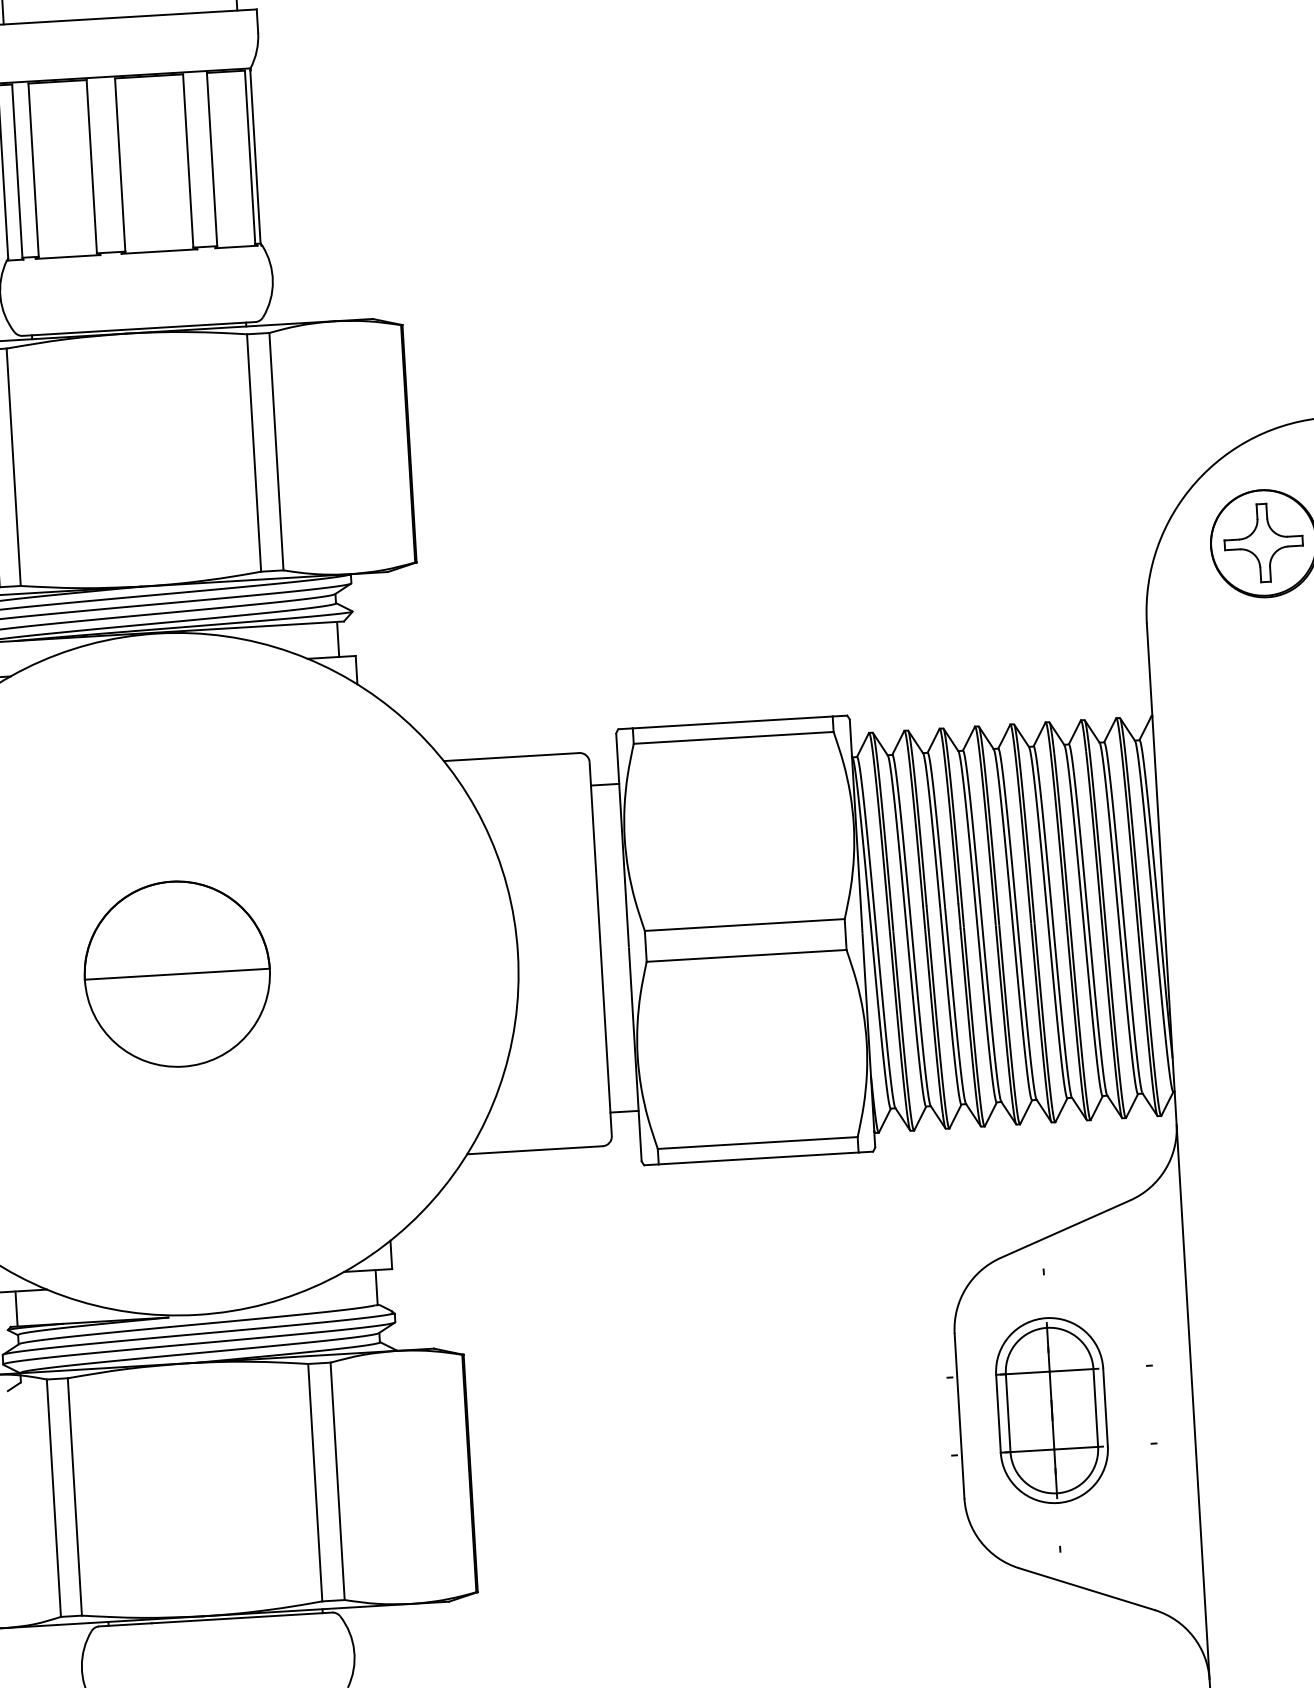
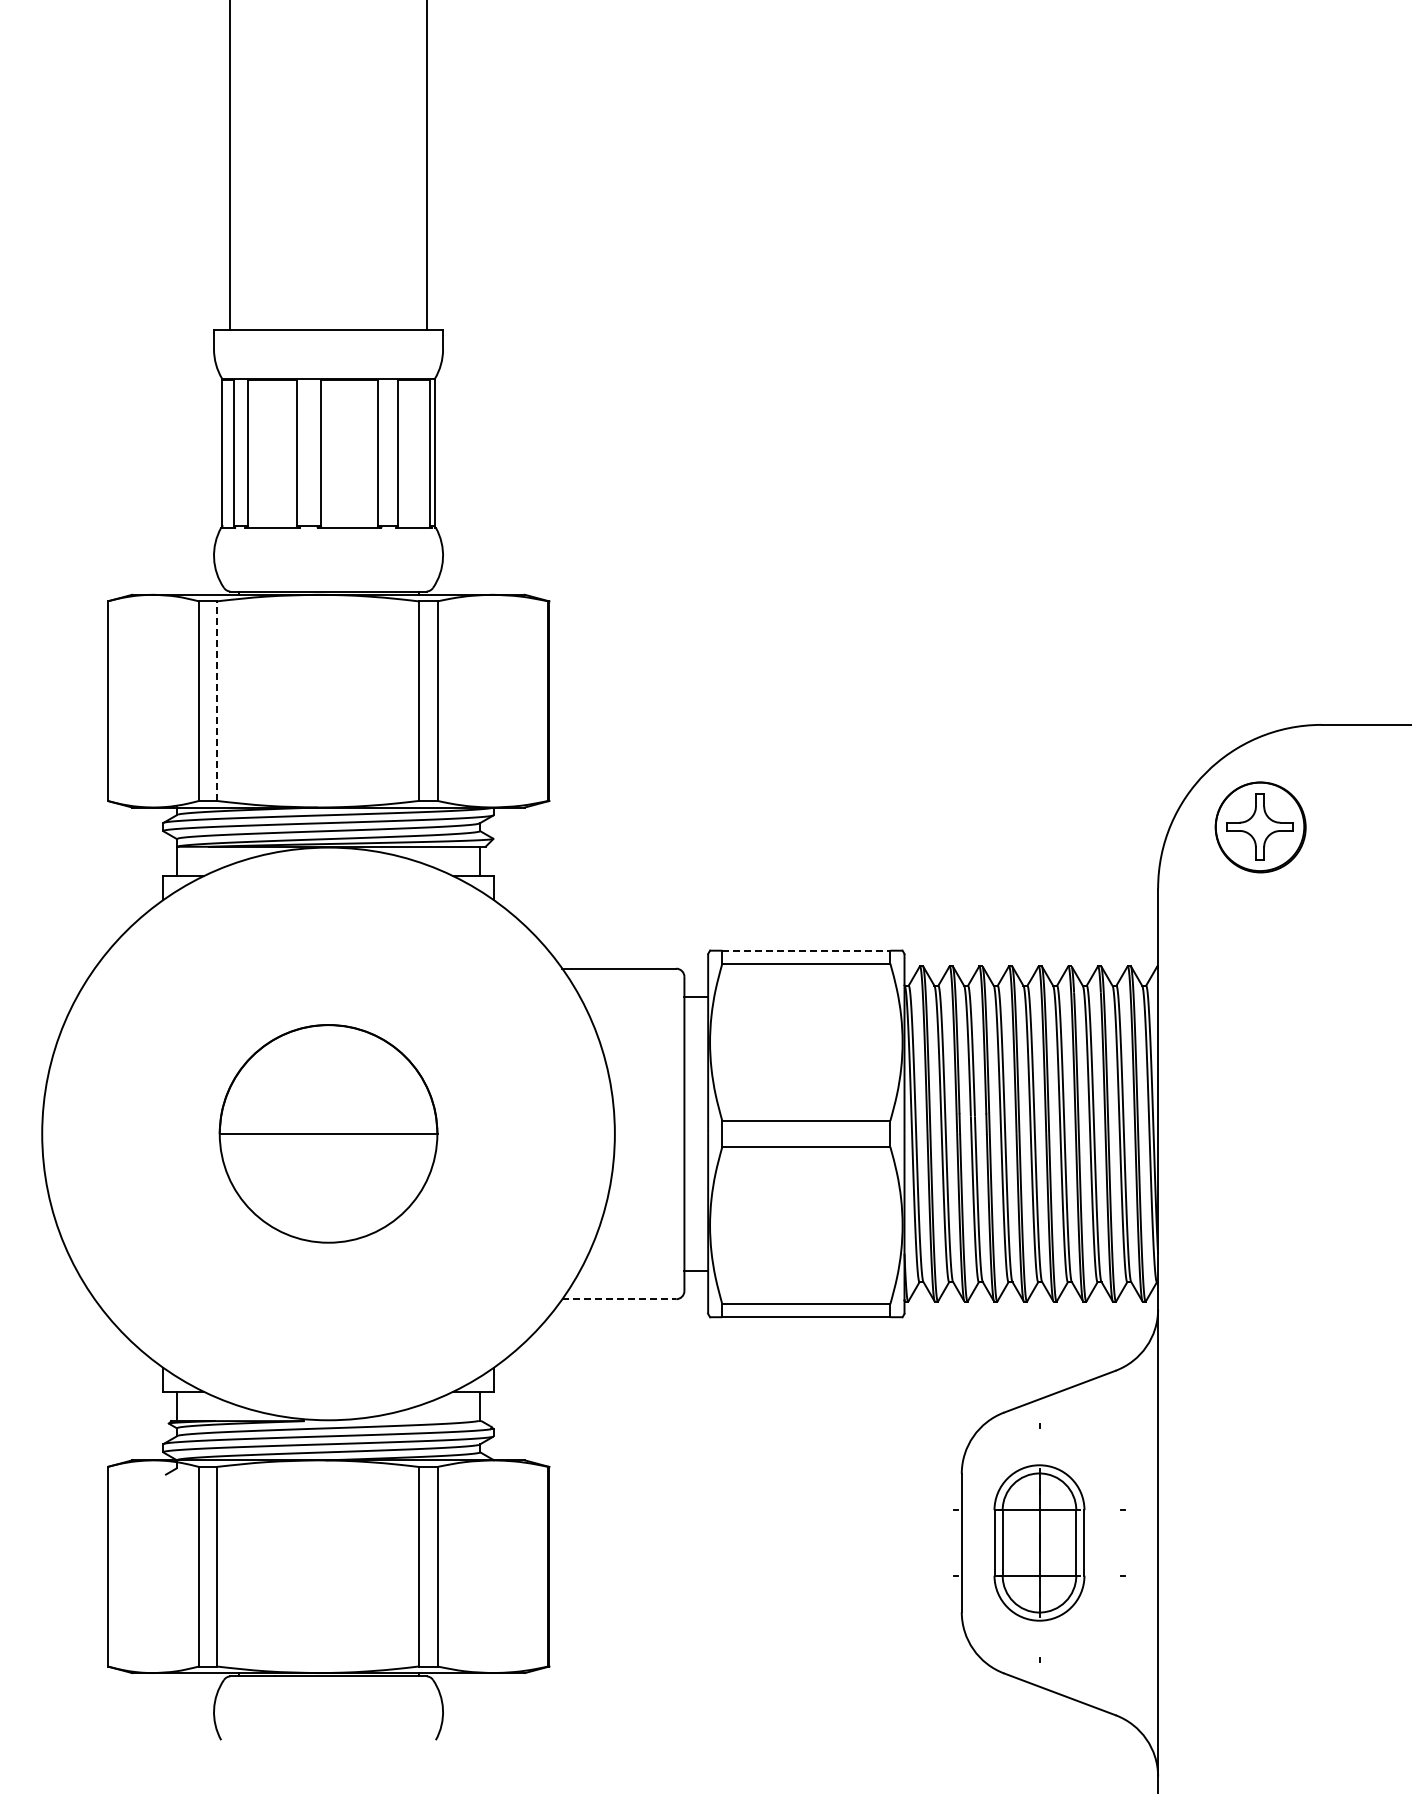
line: (13, 467) -> (216, 701), solid -> dashed
line: (732, 722) -> (806, 950), solid -> dashed
part: (177, 973) -> (328, 1133), size x1.4
line: (535, 1150) -> (619, 1299), solid -> dashed

